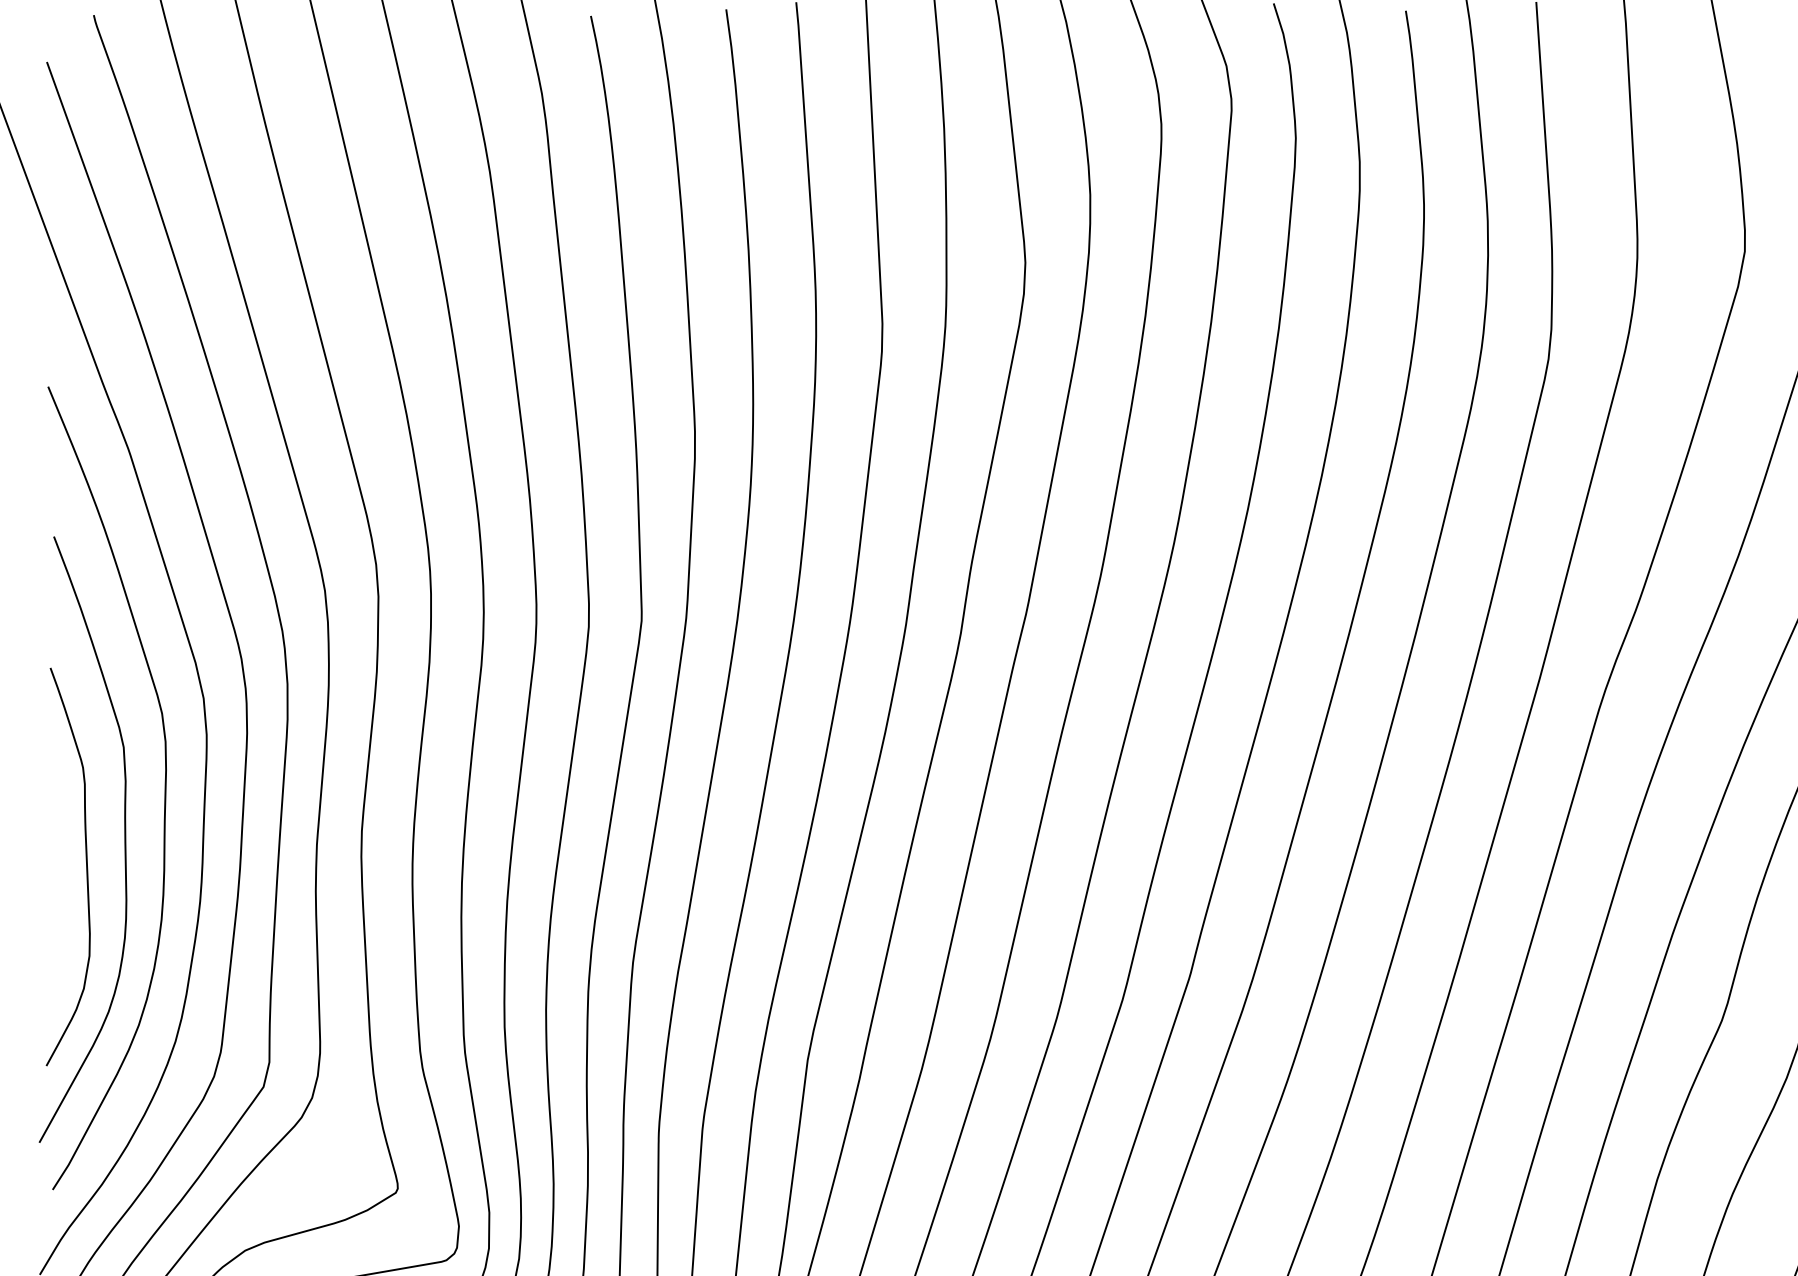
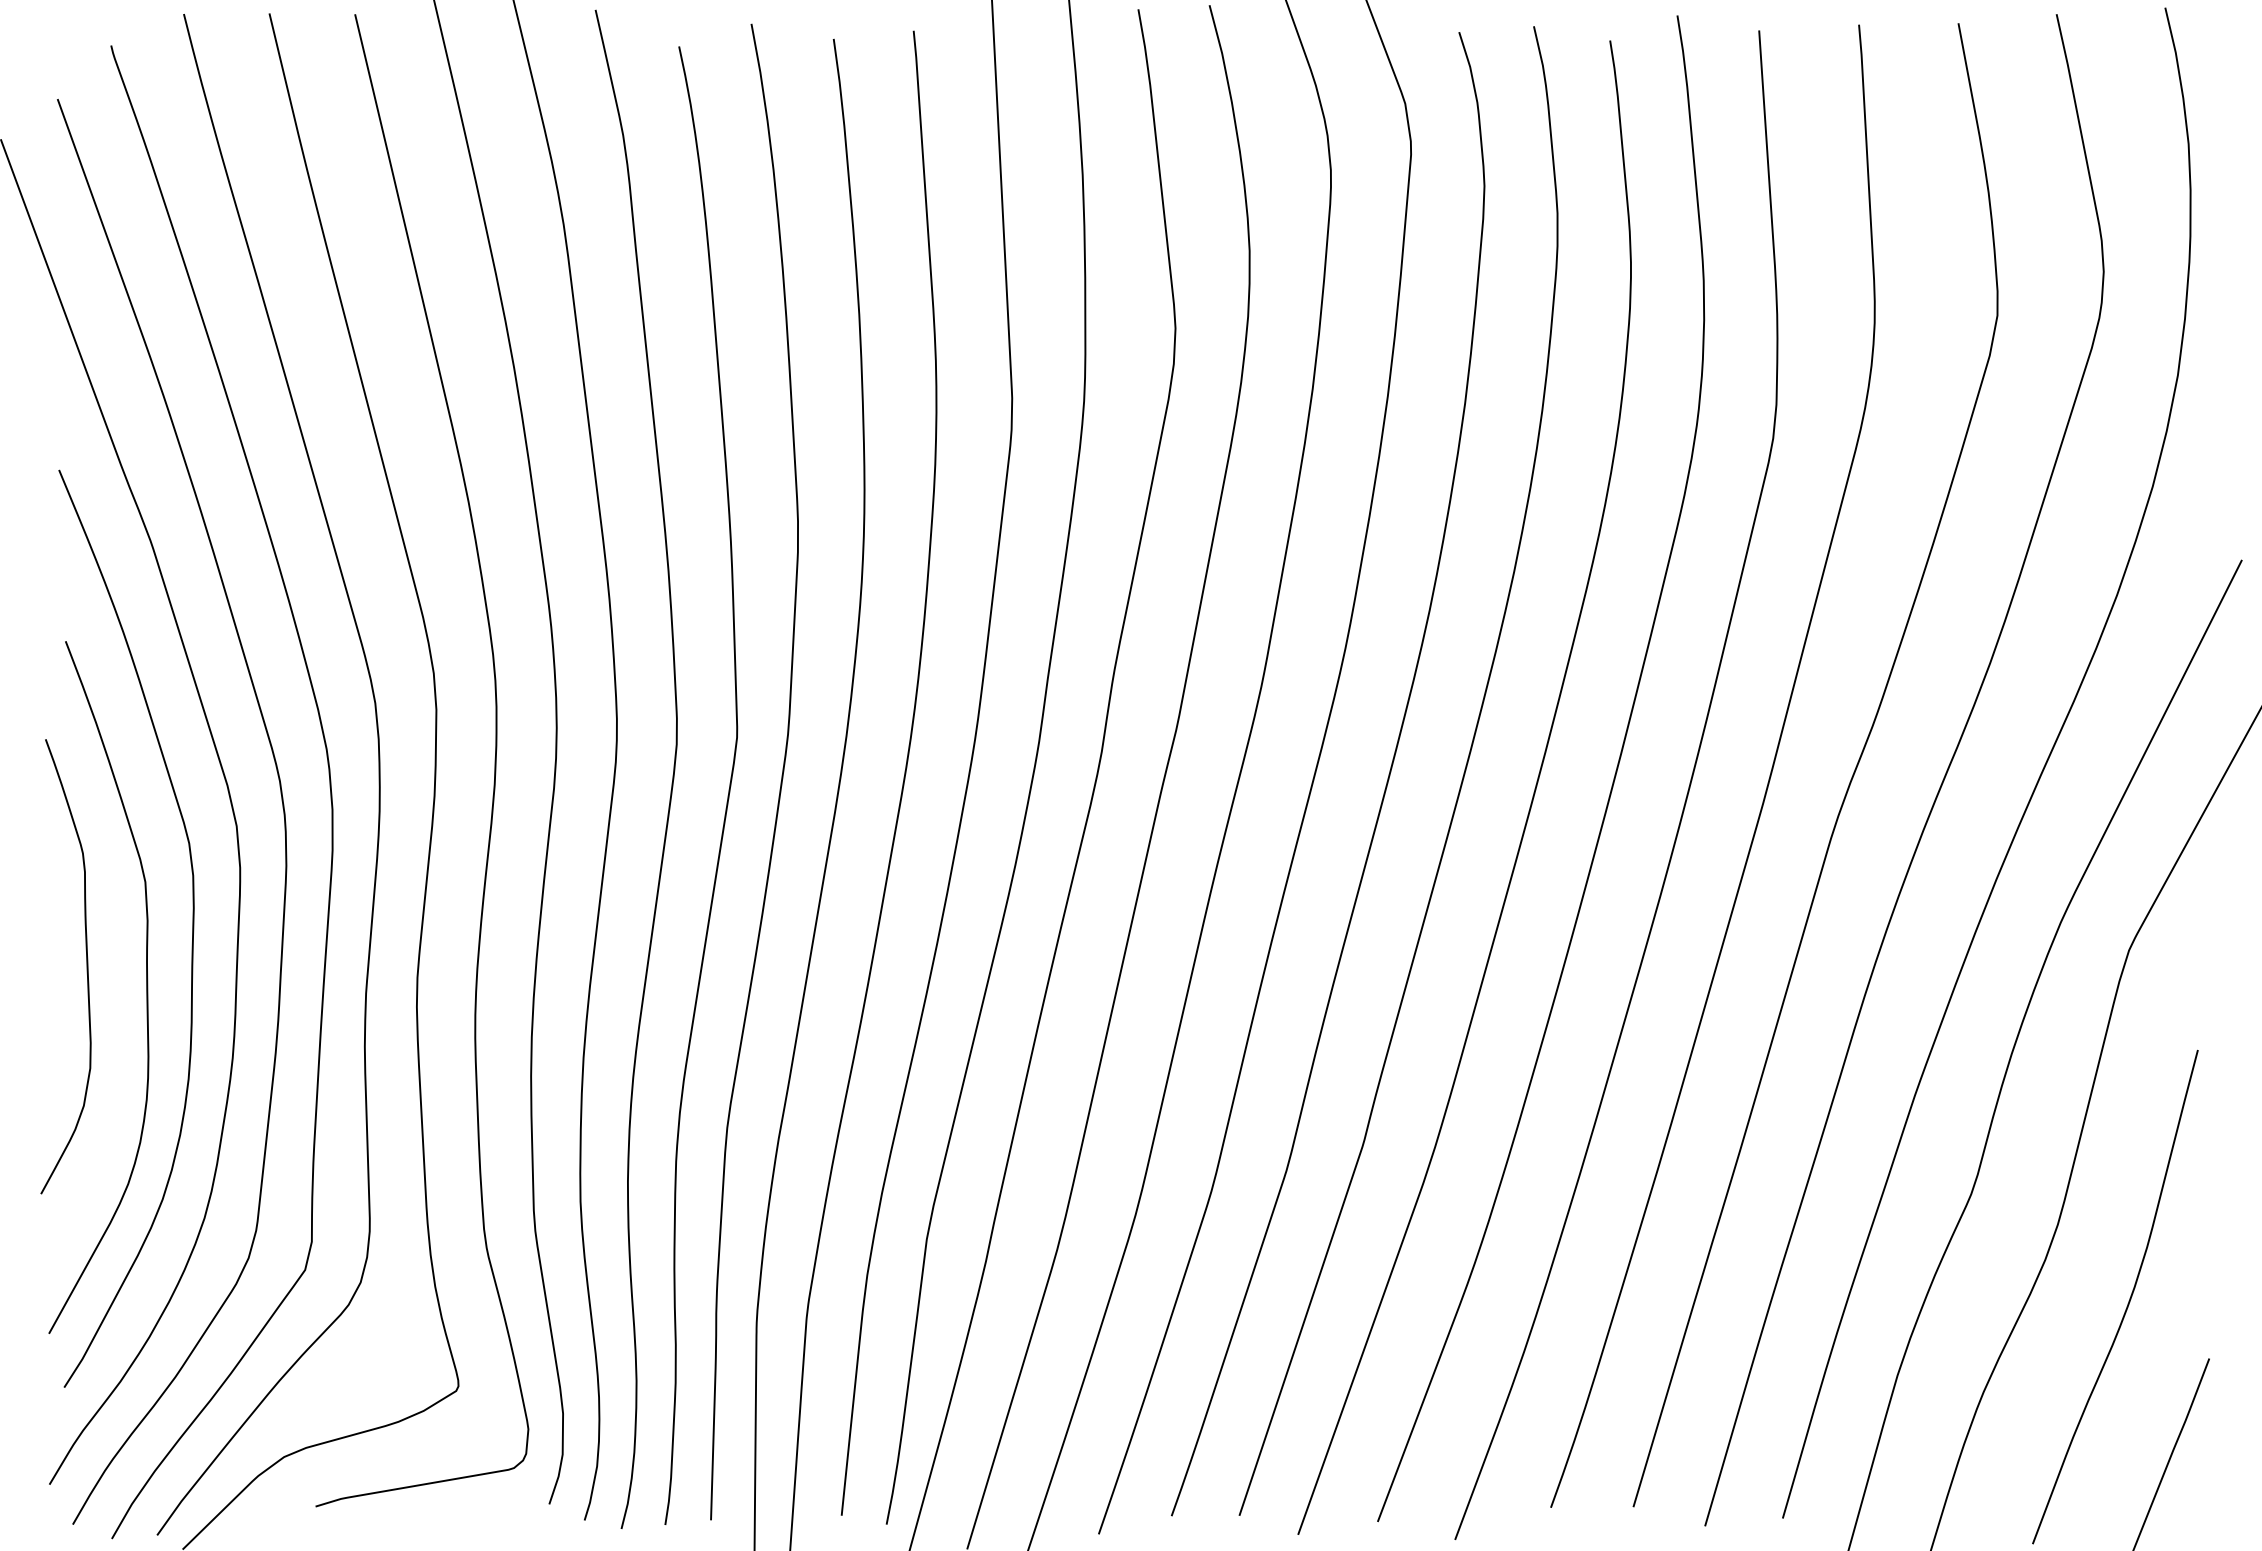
curve: (86, 866) -> (86, 966), moved

